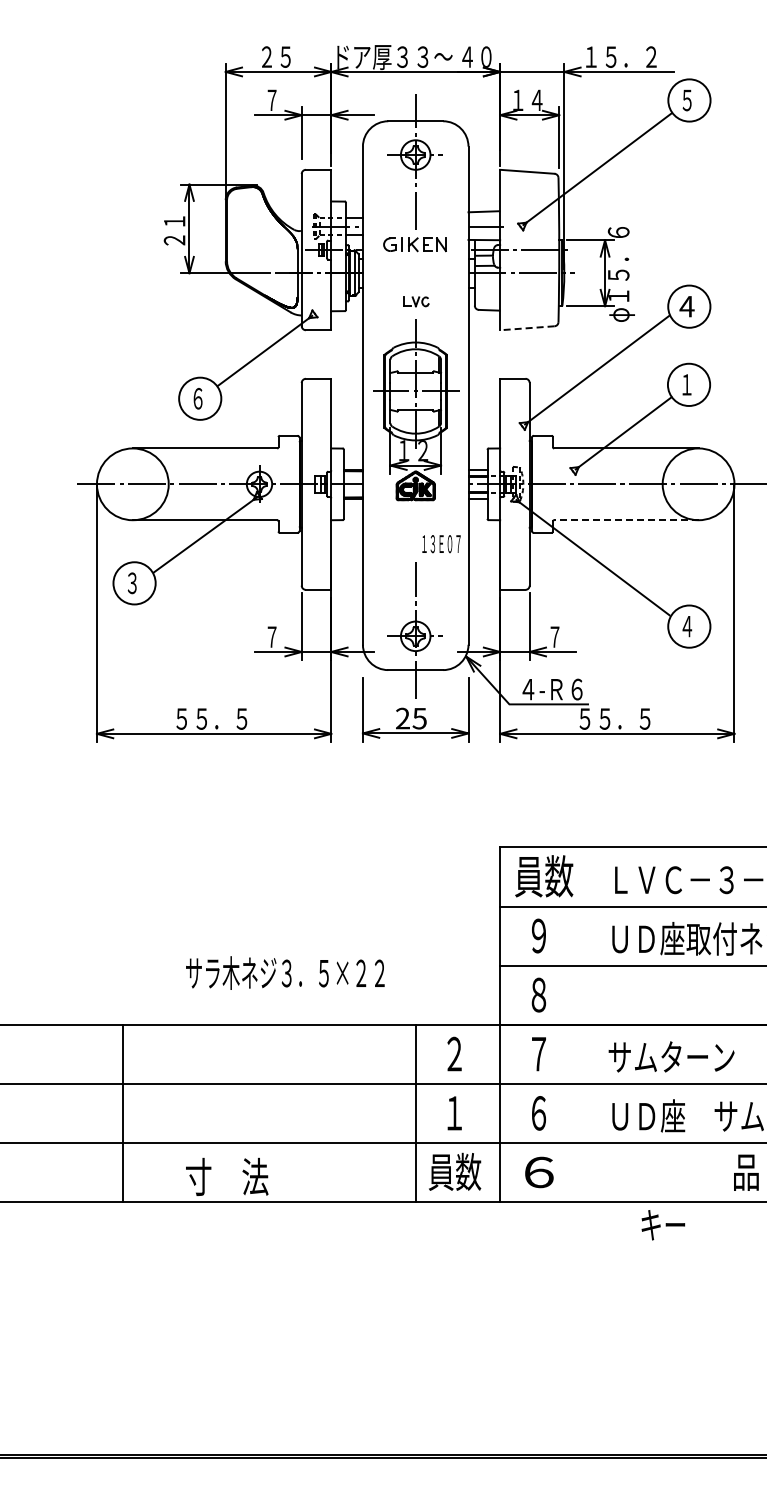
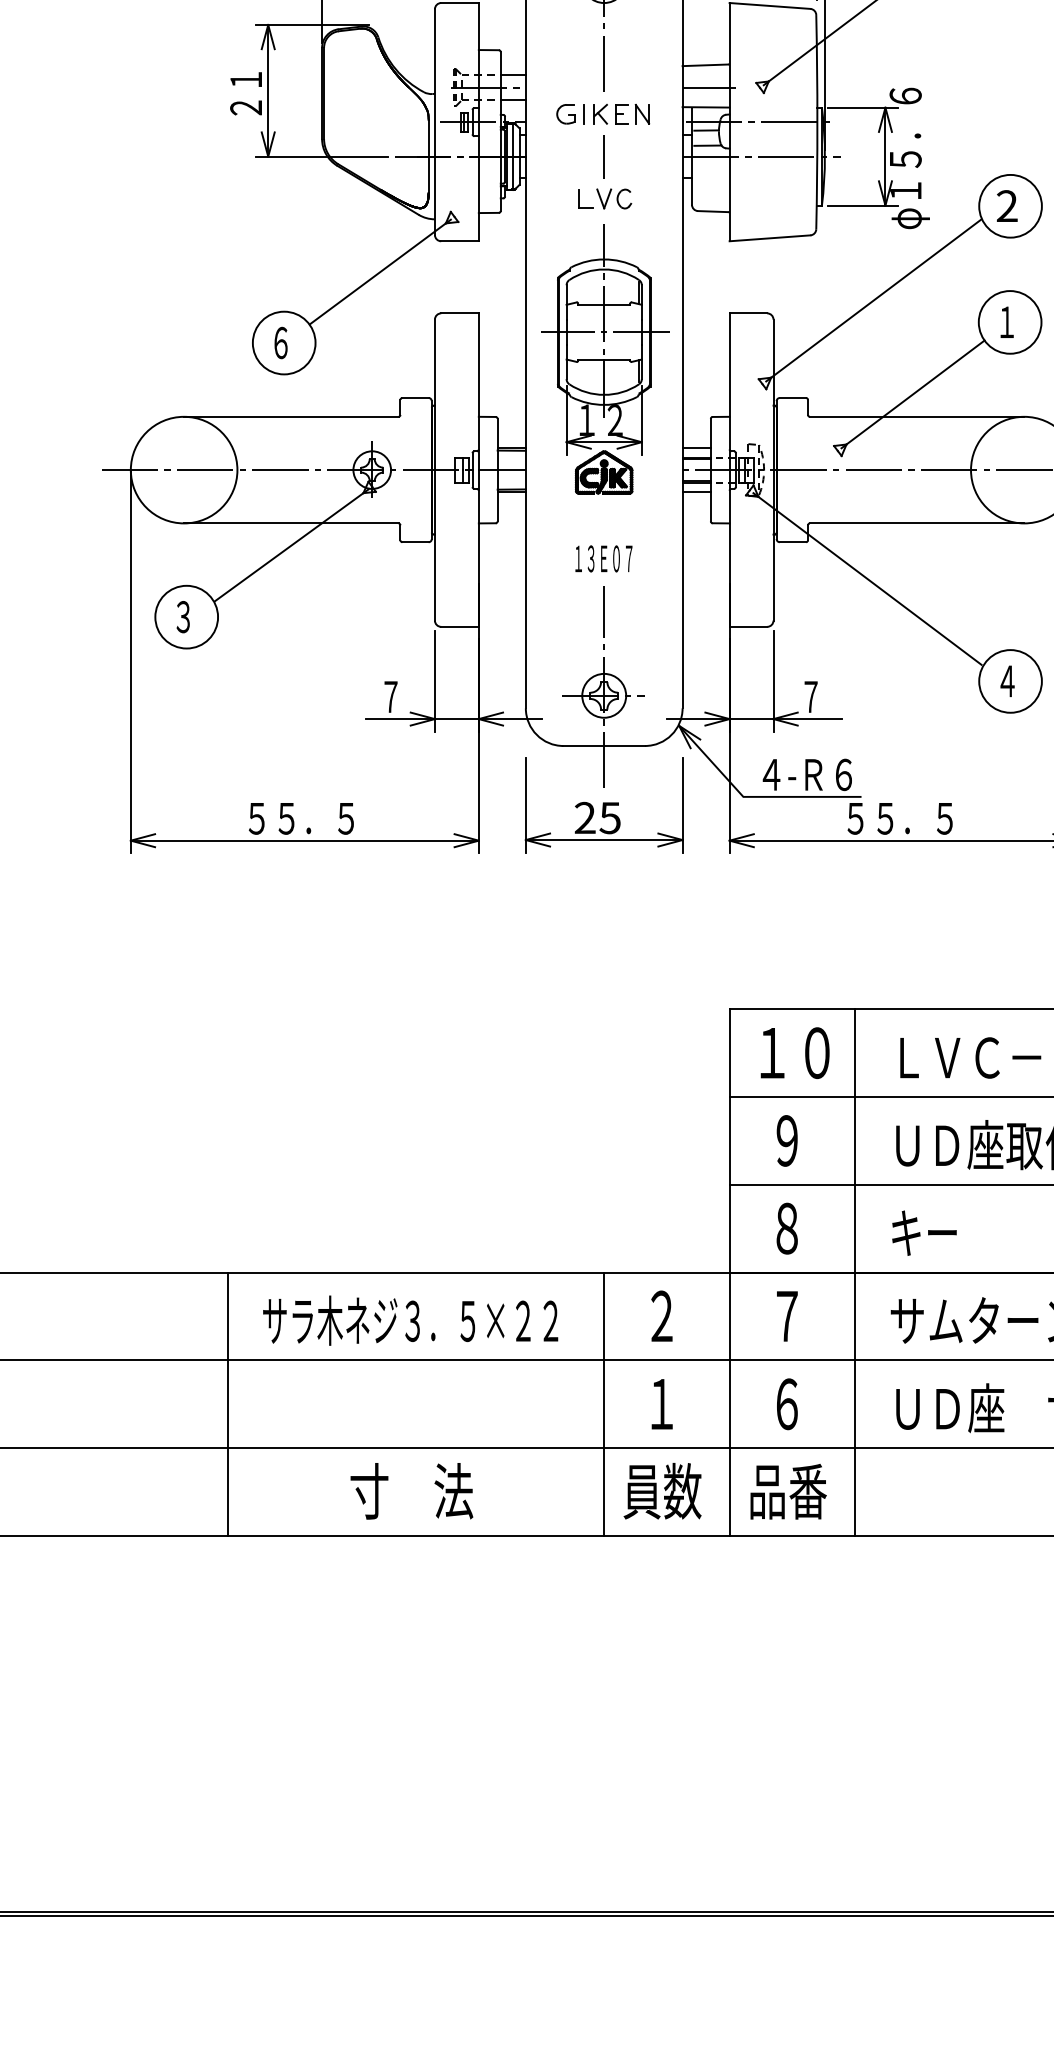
line: (415, 273) -> (603, 156), added
part: (416, 301) -> (605, 198), size x1.43
text: (686, 306) -> (1006, 206), 4 -> 2
line: (526, 328) -> (768, 238), dashed -> solid
line: (625, 520) -> (915, 523), dashed -> solid
text: (441, 544) -> (603, 559), moved
text: (544, 876) -> (795, 1052), 員数 -> １０
text: (285, 972) -> (410, 1319), moved
line: (584, 1024) -> (854, 1272), added
line: (123, 1113) -> (228, 1404), moved
text: (539, 1171) -> (788, 1490), ６ -> 品番
text: (227, 1176) -> (412, 1490), moved
text: (663, 1225) -> (924, 1233), moved

